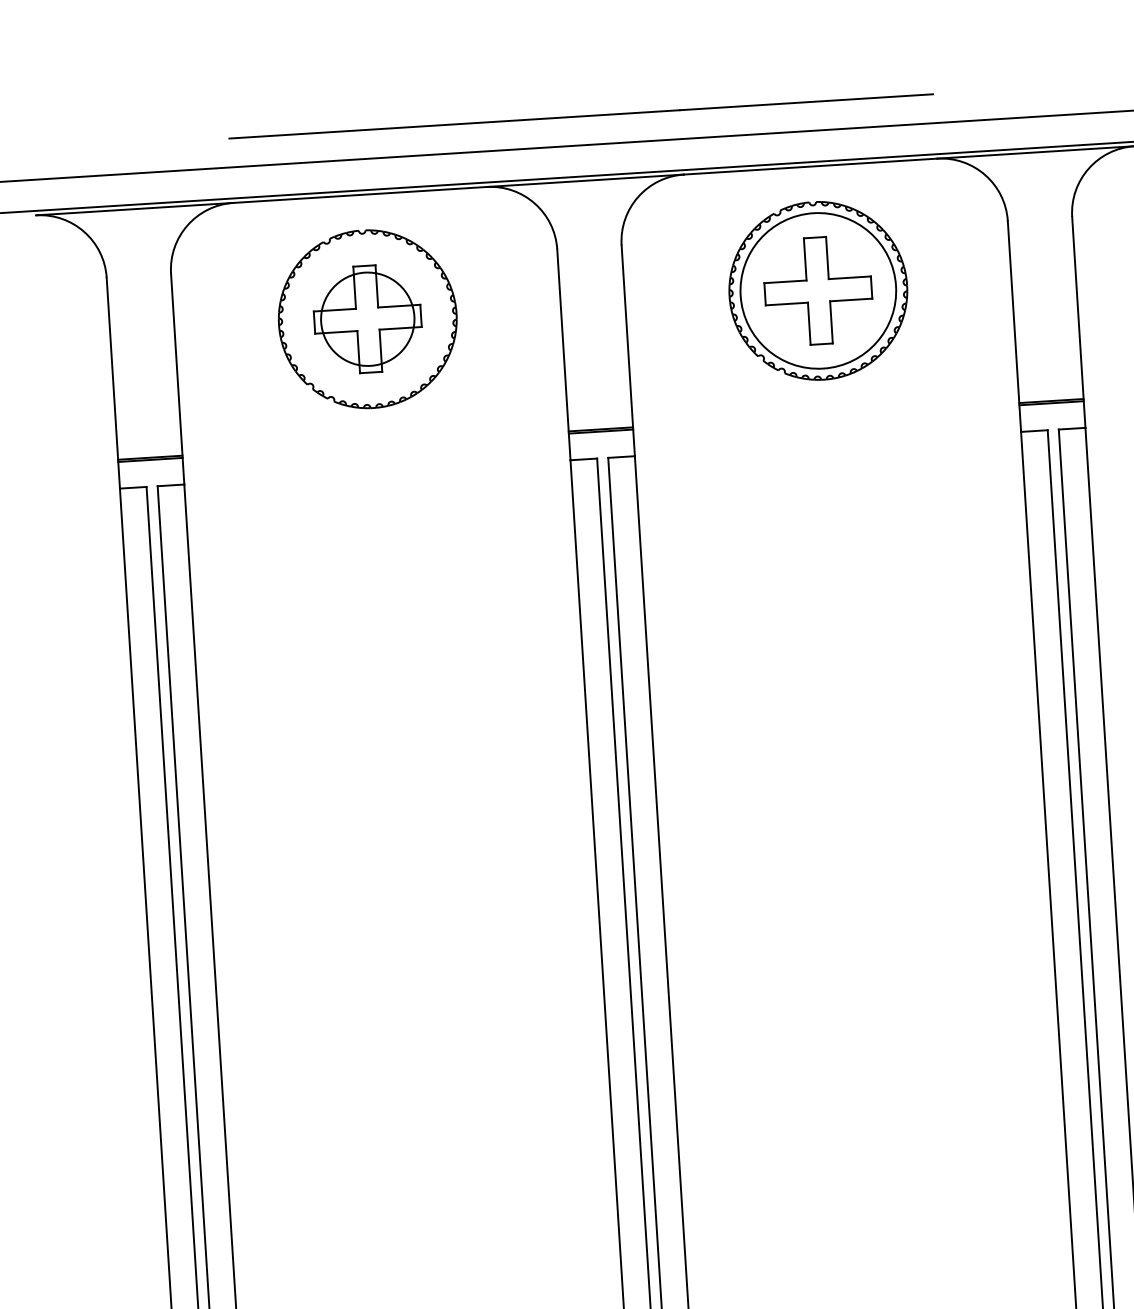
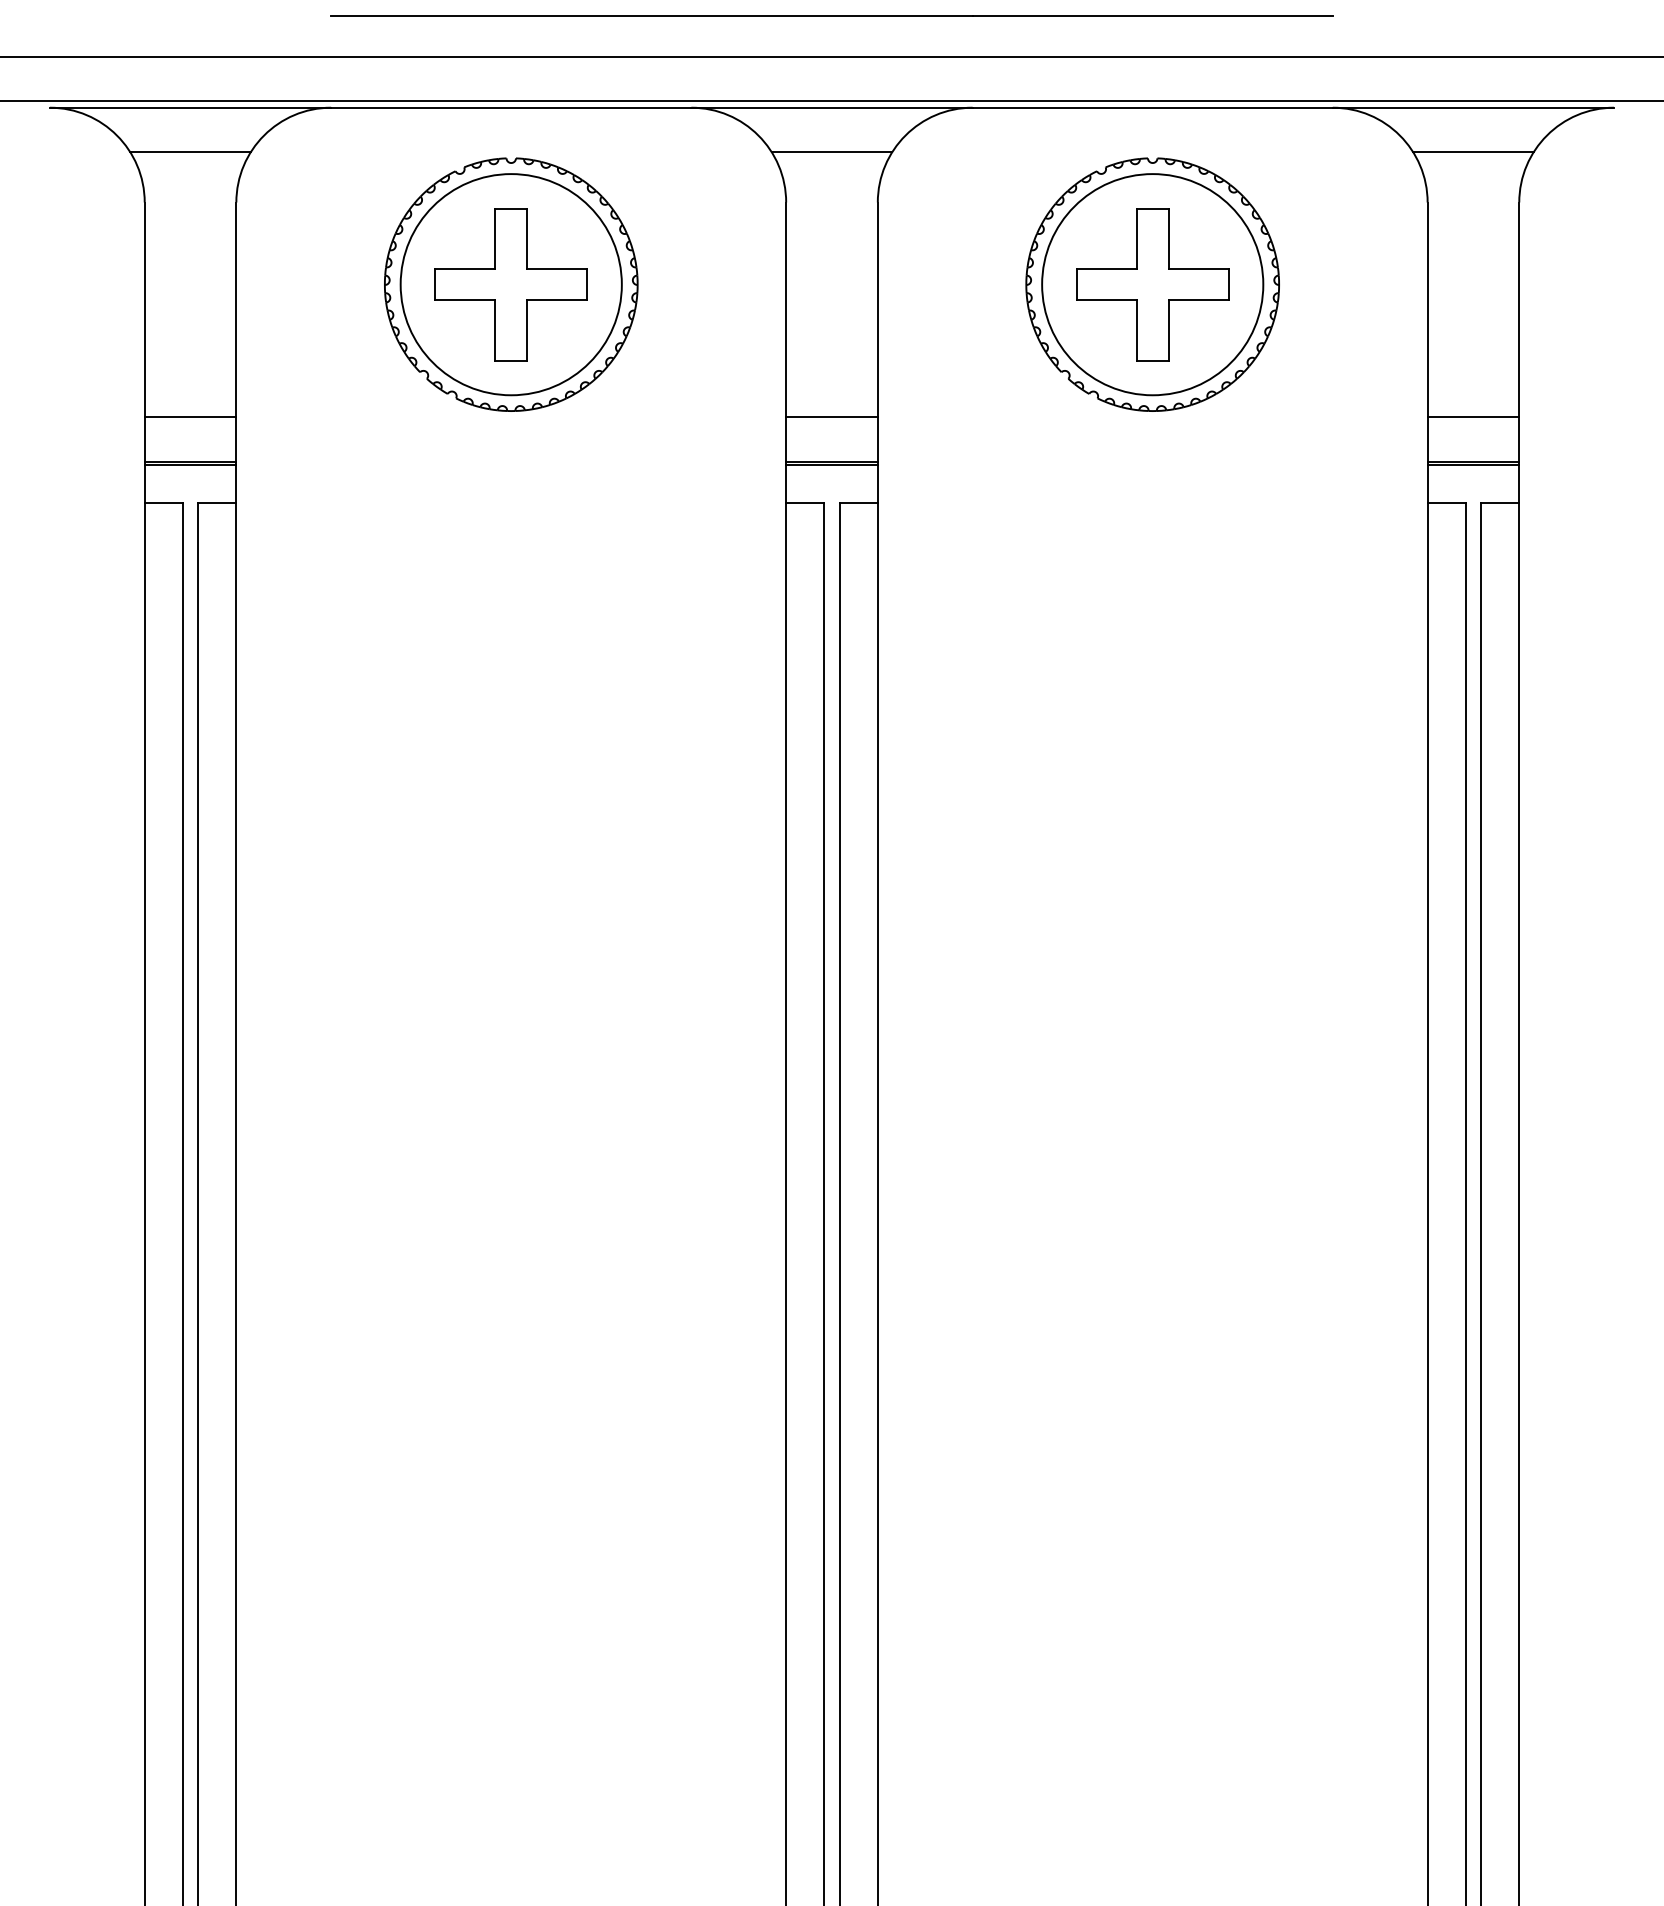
line: (1037, 183) -> (1473, 151), added
line: (586, 211) -> (831, 151), added
line: (136, 239) -> (190, 151), added
circle: (367, 319) -> (510, 284), size x1.67
line: (1049, 370) -> (1473, 417), added
line: (598, 398) -> (831, 417), added
line: (148, 426) -> (190, 417), added

